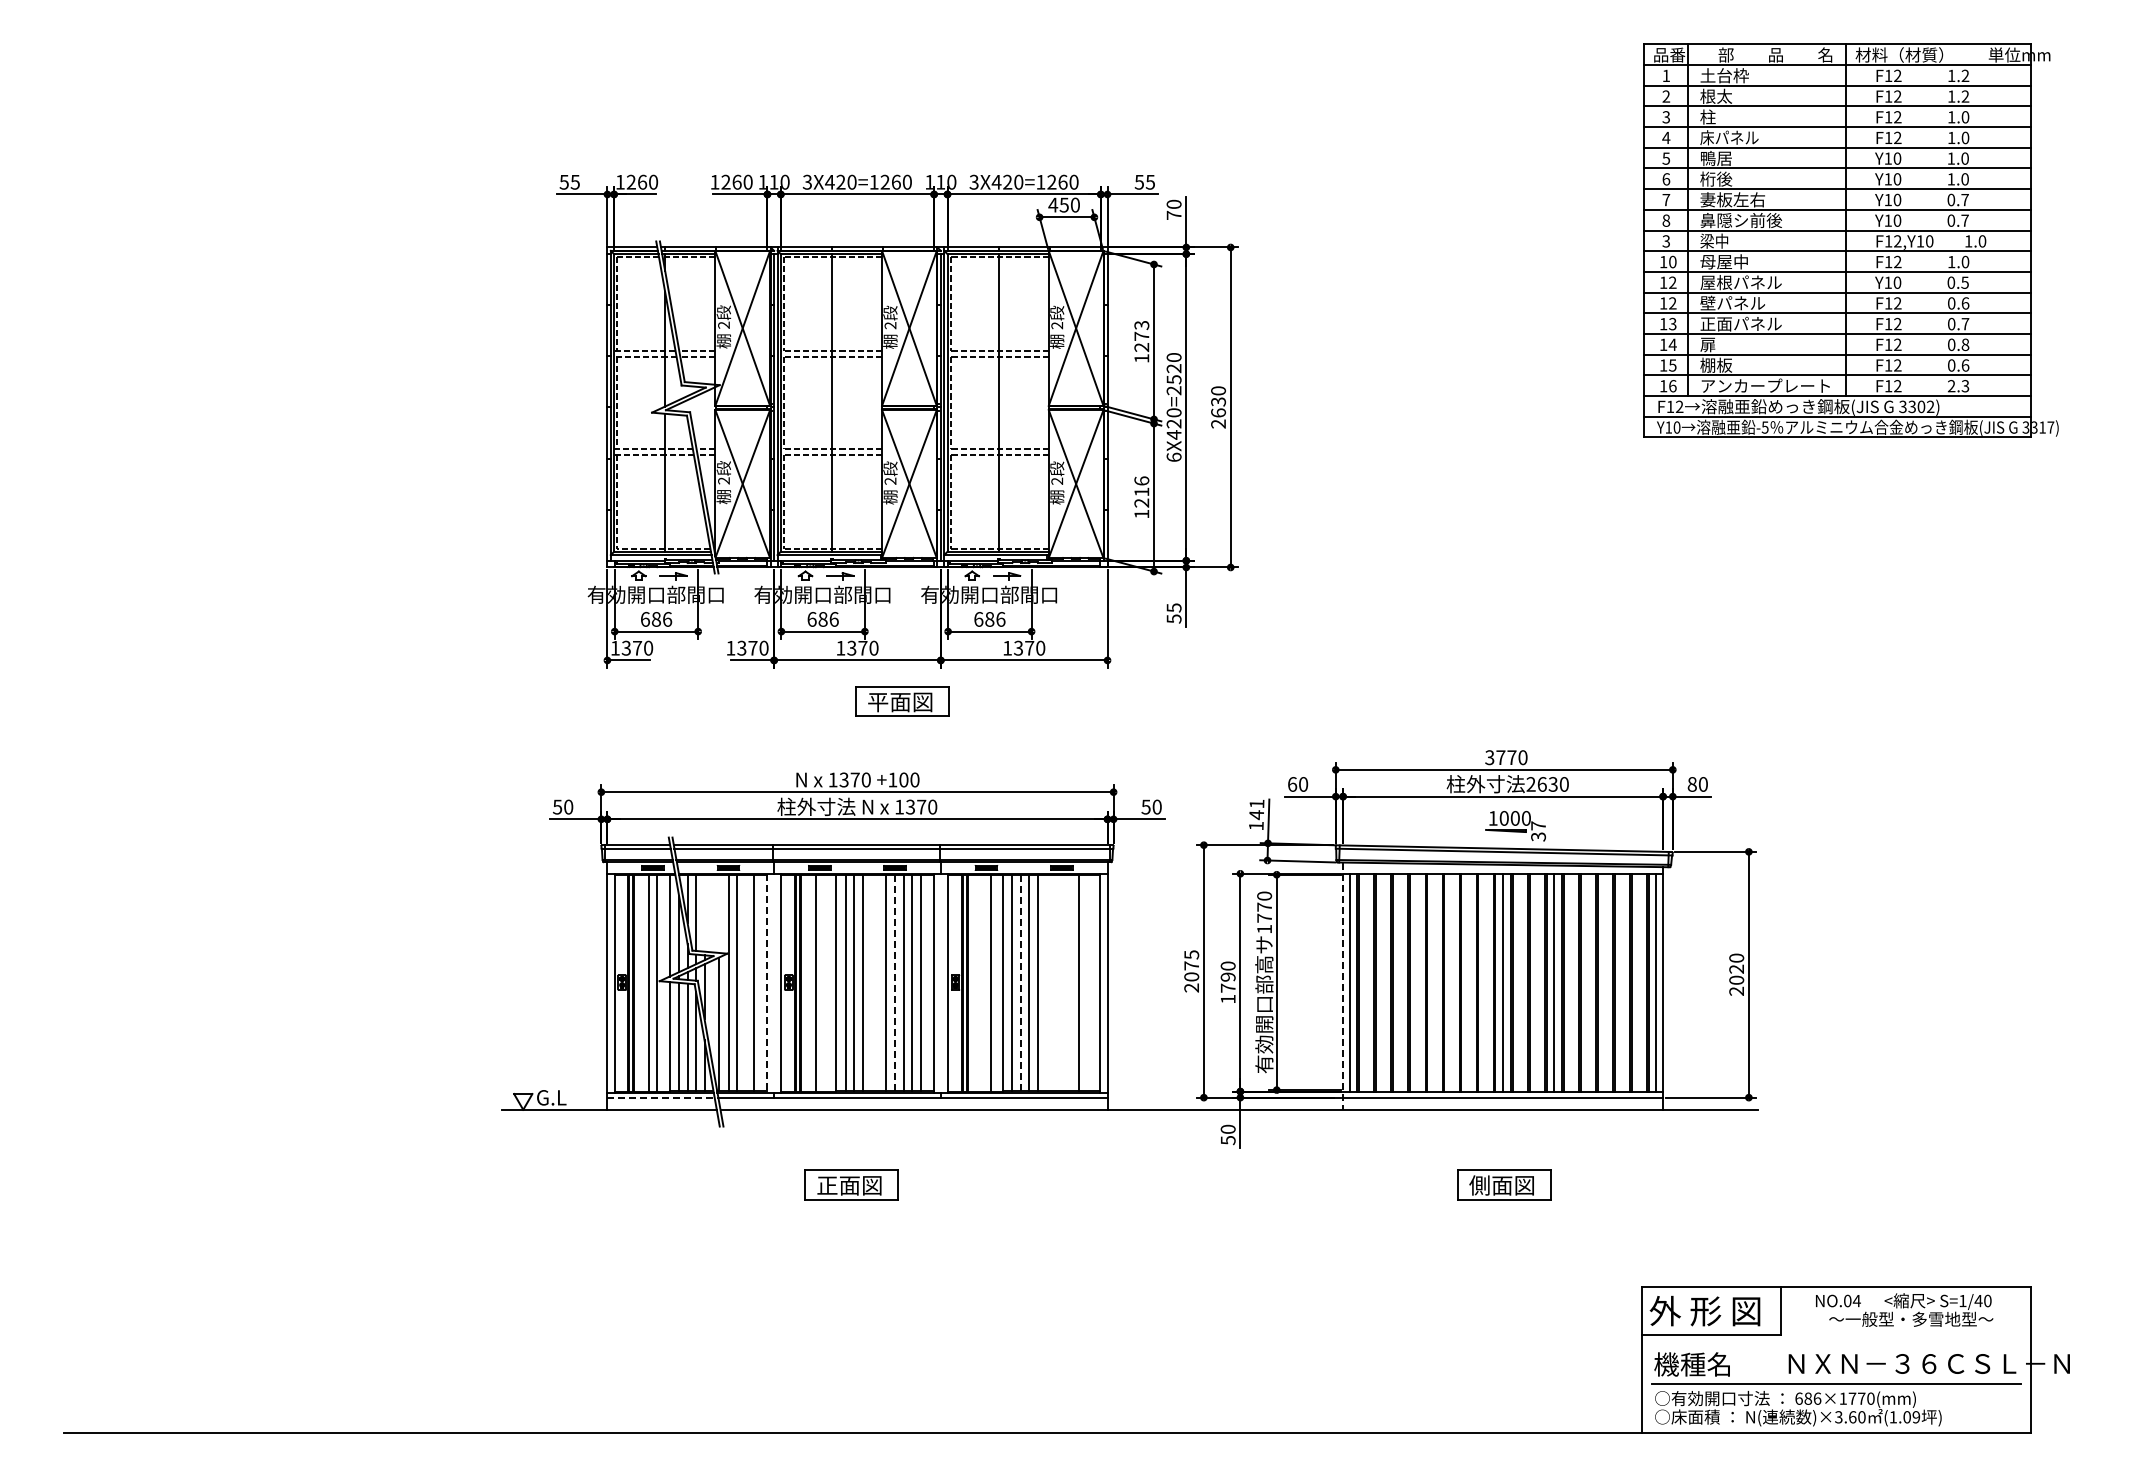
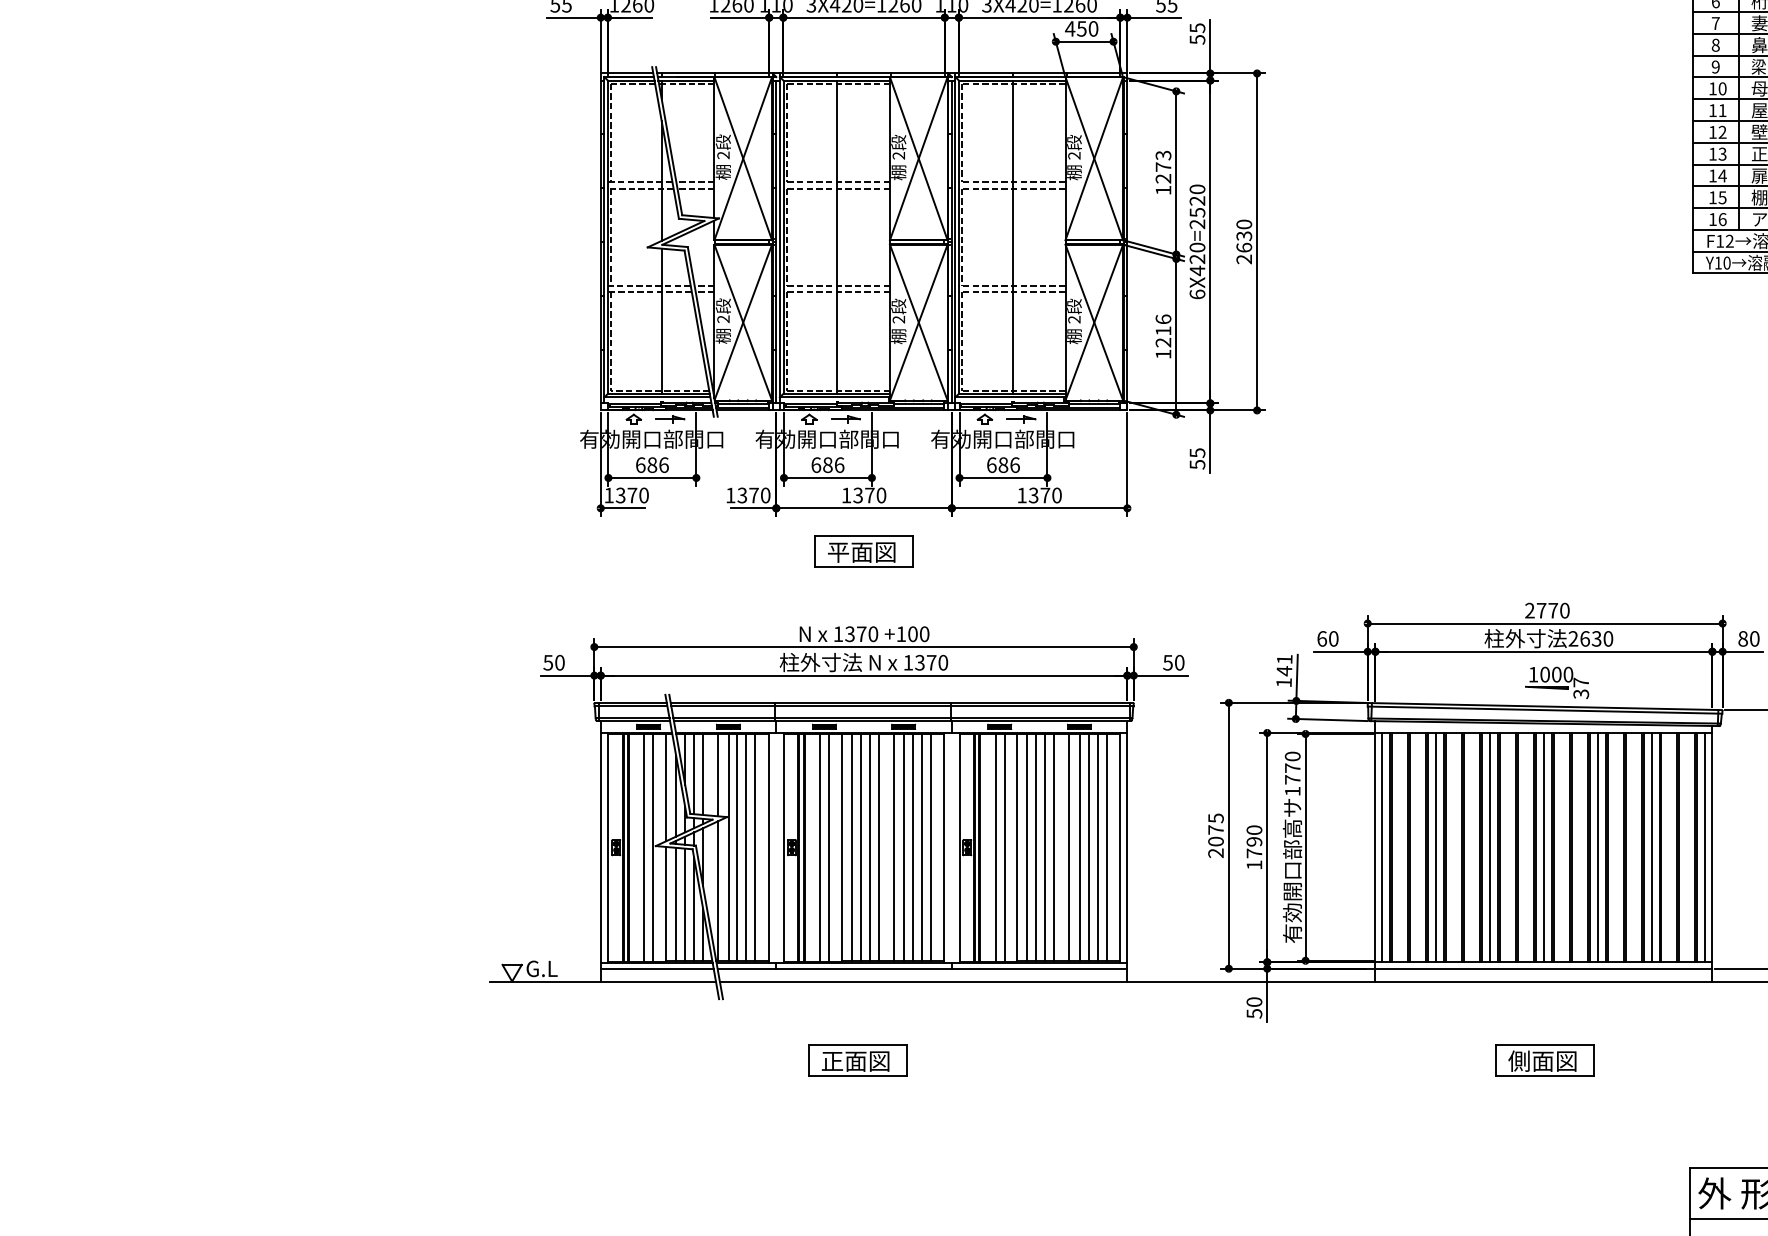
text: (1173, 209) -> (1196, 33), 70 -> 55
text: (1665, 241) -> (1714, 67), 3 -> 9
text: (1672, 282) -> (1722, 110), 12 -> 11
part: (902, 701) -> (864, 551), moved
text: (1489, 758) -> (1529, 611), 3770 -> 2770
line: (704, 912) -> (702, 773), added
line: (719, 913) -> (718, 774), added
line: (745, 982) -> (746, 847), added
line: (824, 982) -> (829, 847), added
line: (871, 982) -> (878, 847), added
line: (982, 982) -> (995, 847), added
line: (1052, 982) -> (1069, 847), added
line: (1062, 982) -> (1079, 847), added
line: (1070, 982) -> (1088, 847), added
line: (1087, 982) -> (1106, 847), added
line: (1400, 982) -> (1435, 847), added
line: (1451, 982) -> (1489, 847), added
line: (1605, 982) -> (1651, 847), added
line: (766, 983) -> (768, 848), dashed -> solid
line: (895, 983) -> (904, 848), dashed -> solid
line: (1020, 983) -> (1035, 848), dashed -> solid
line: (1343, 986) -> (1375, 851), dashed -> solid
line: (661, 1097) -> (657, 968), dashed -> solid

